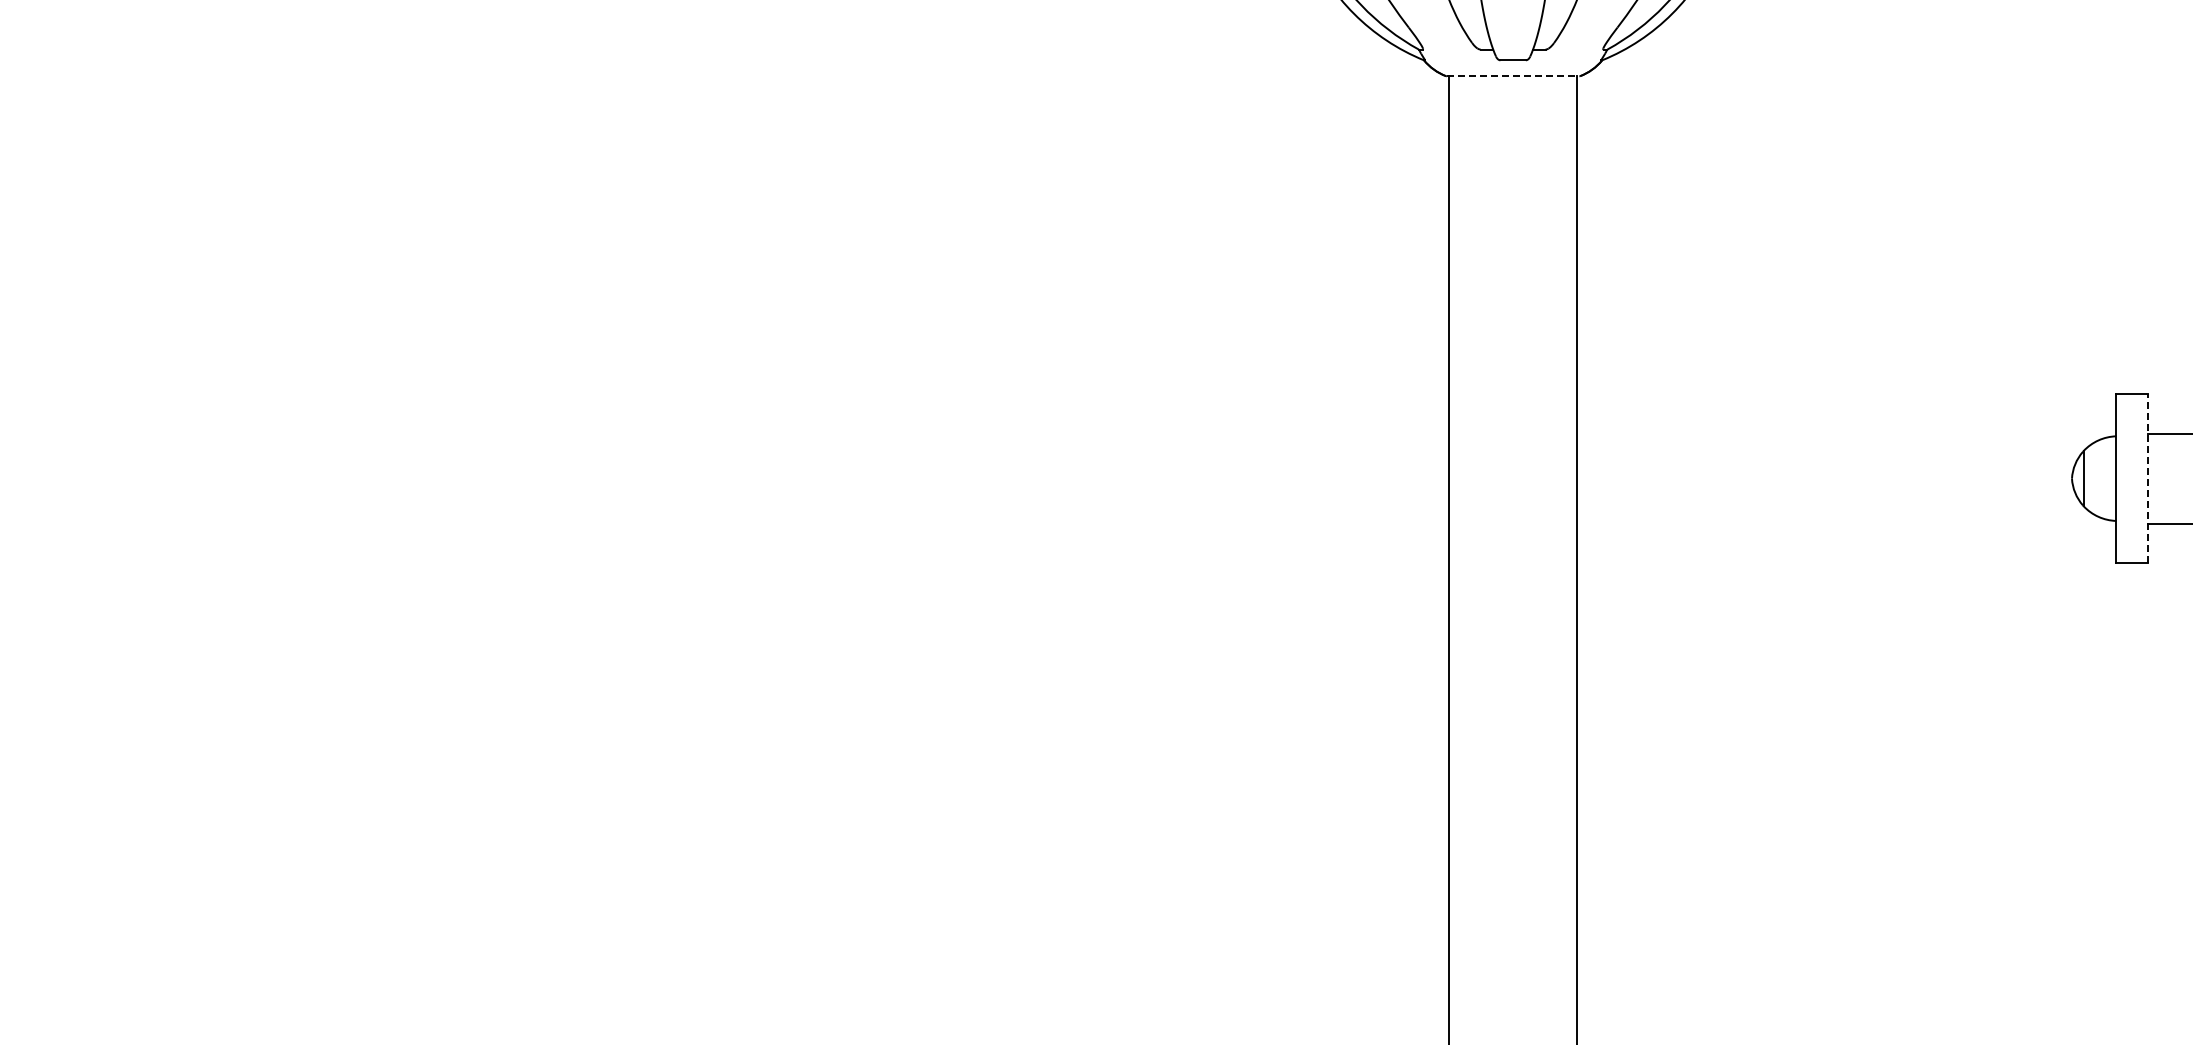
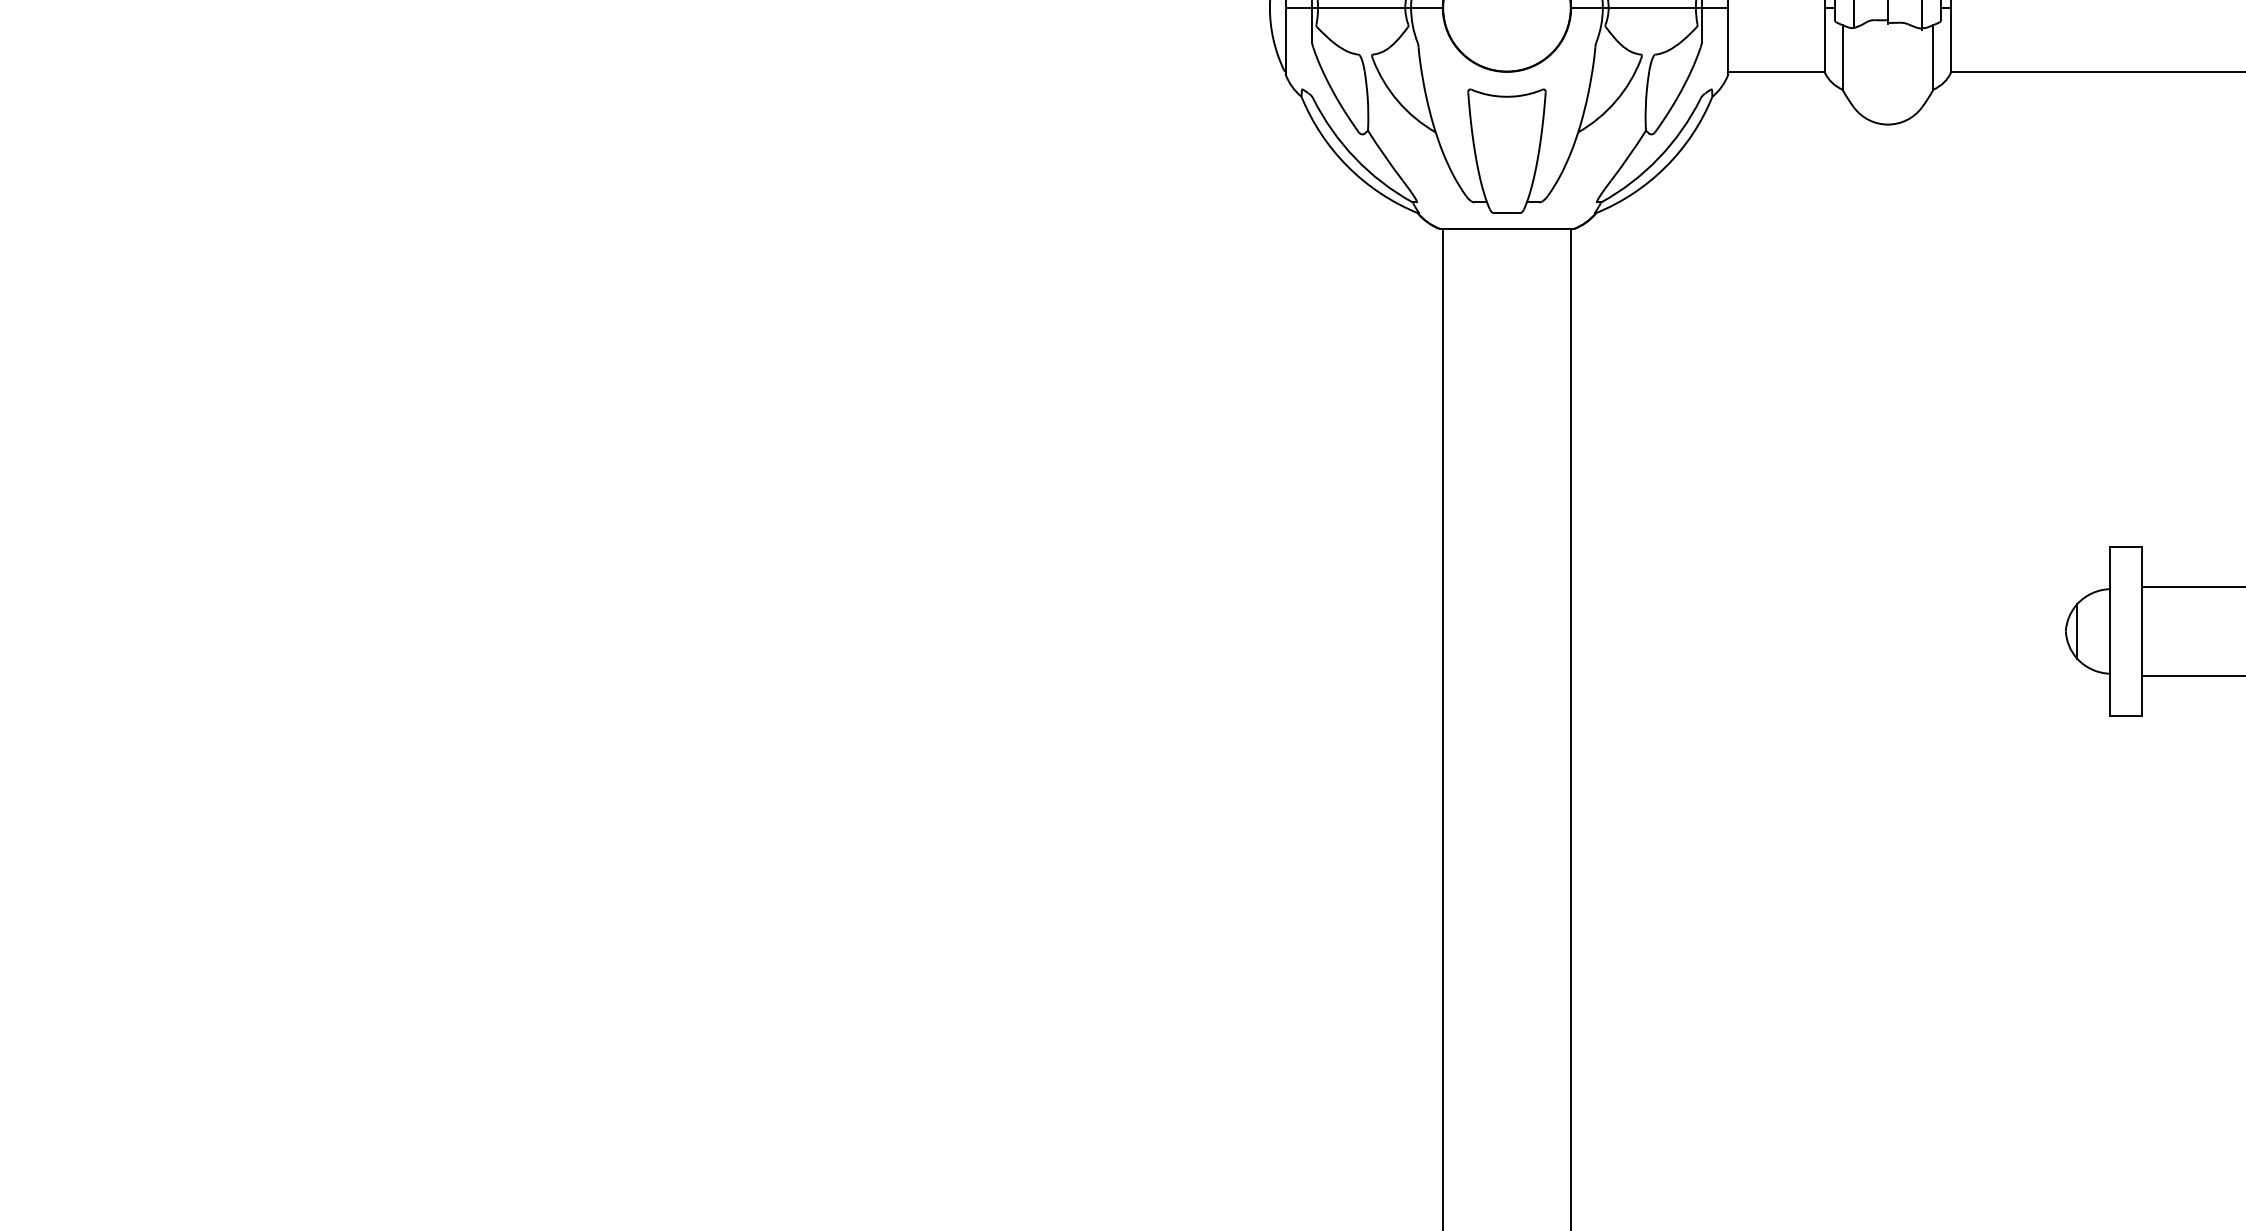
line: (1513, 76) -> (1507, 229), dashed -> solid
line: (2147, 478) -> (2141, 631), dashed -> solid

